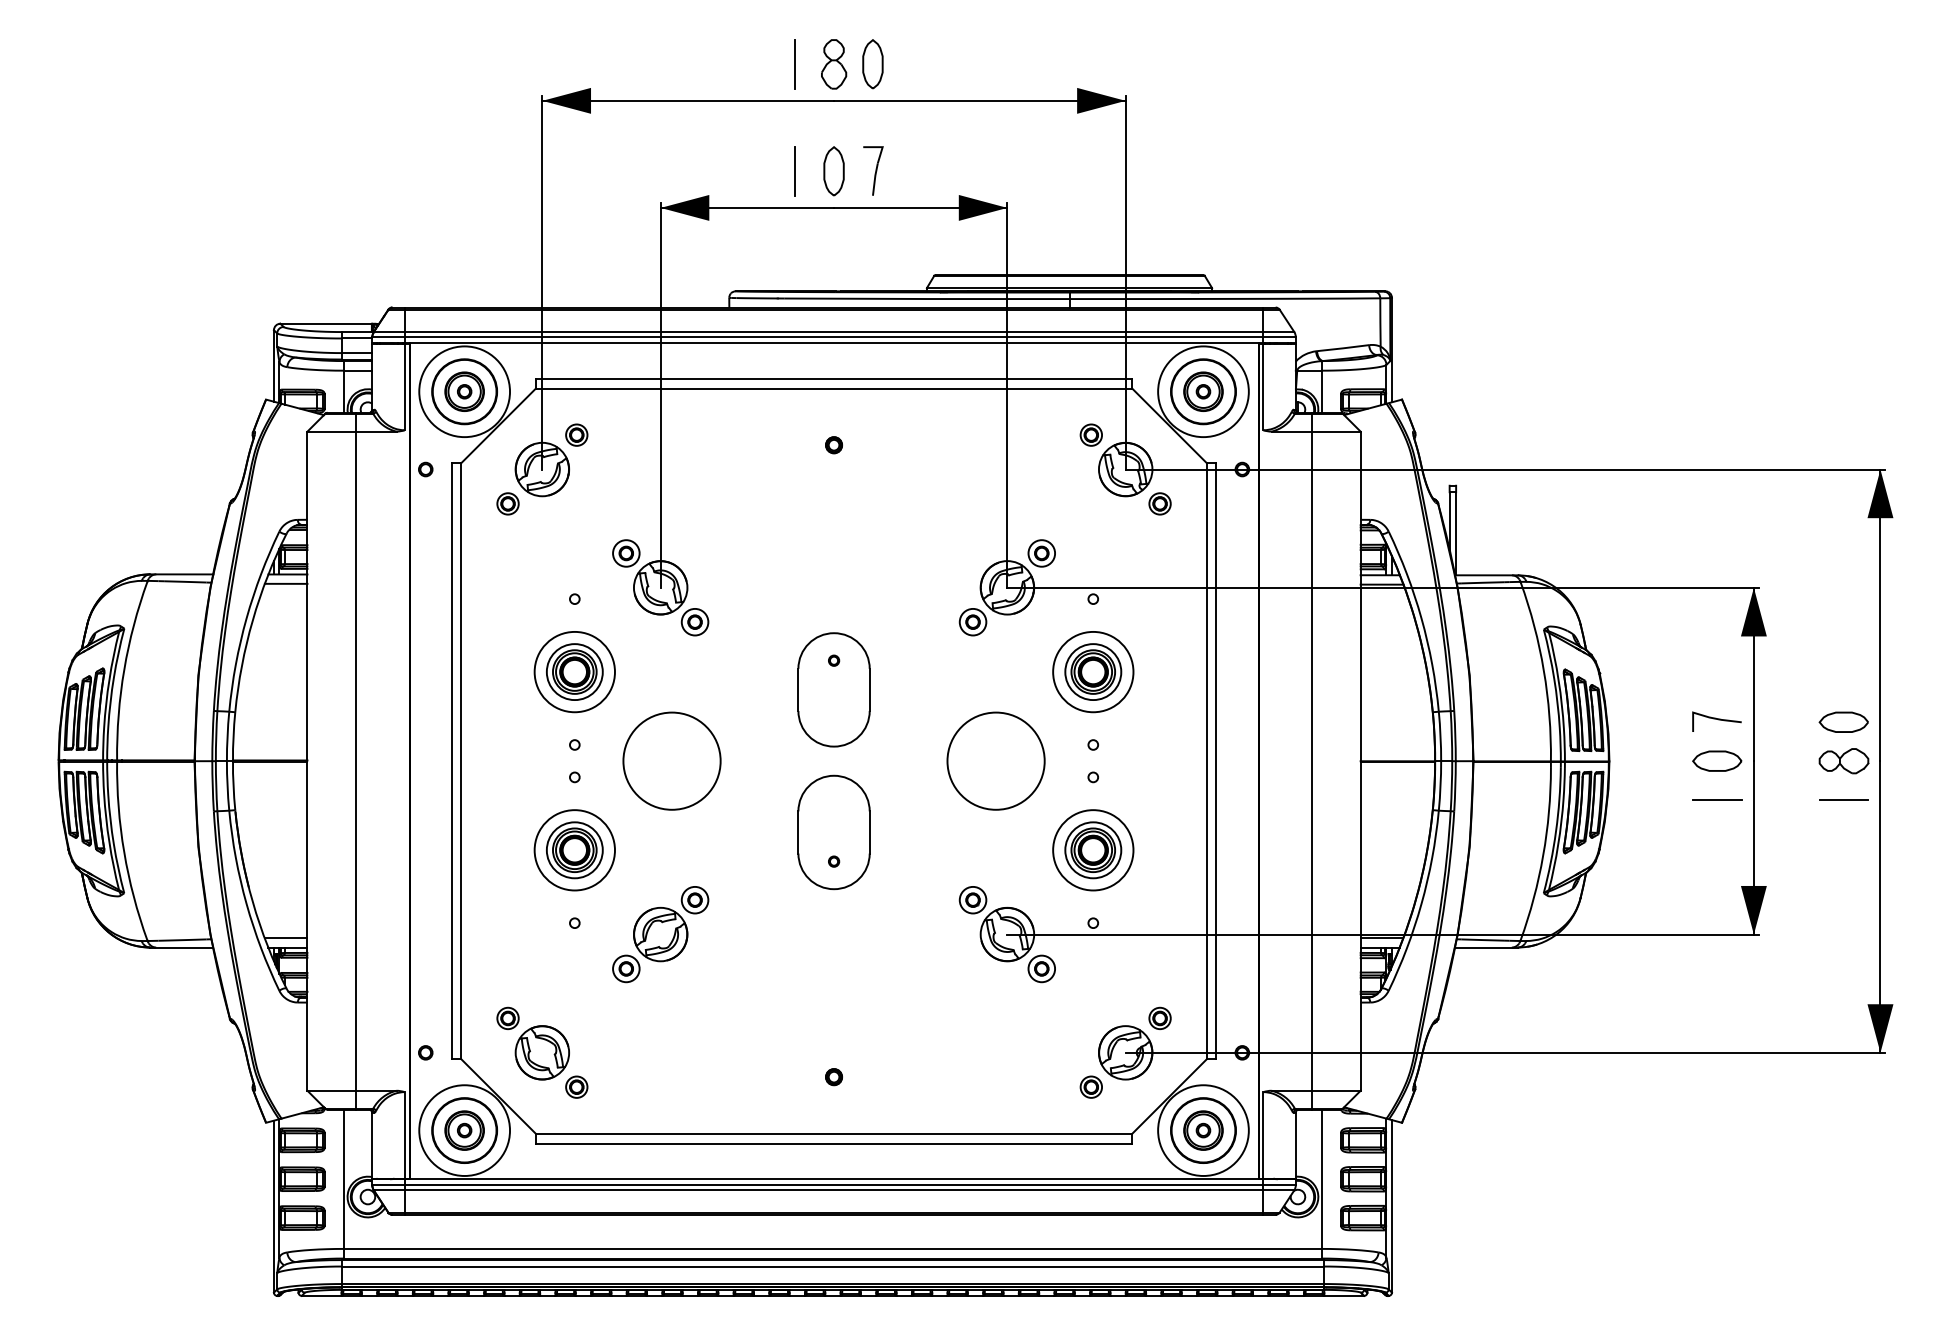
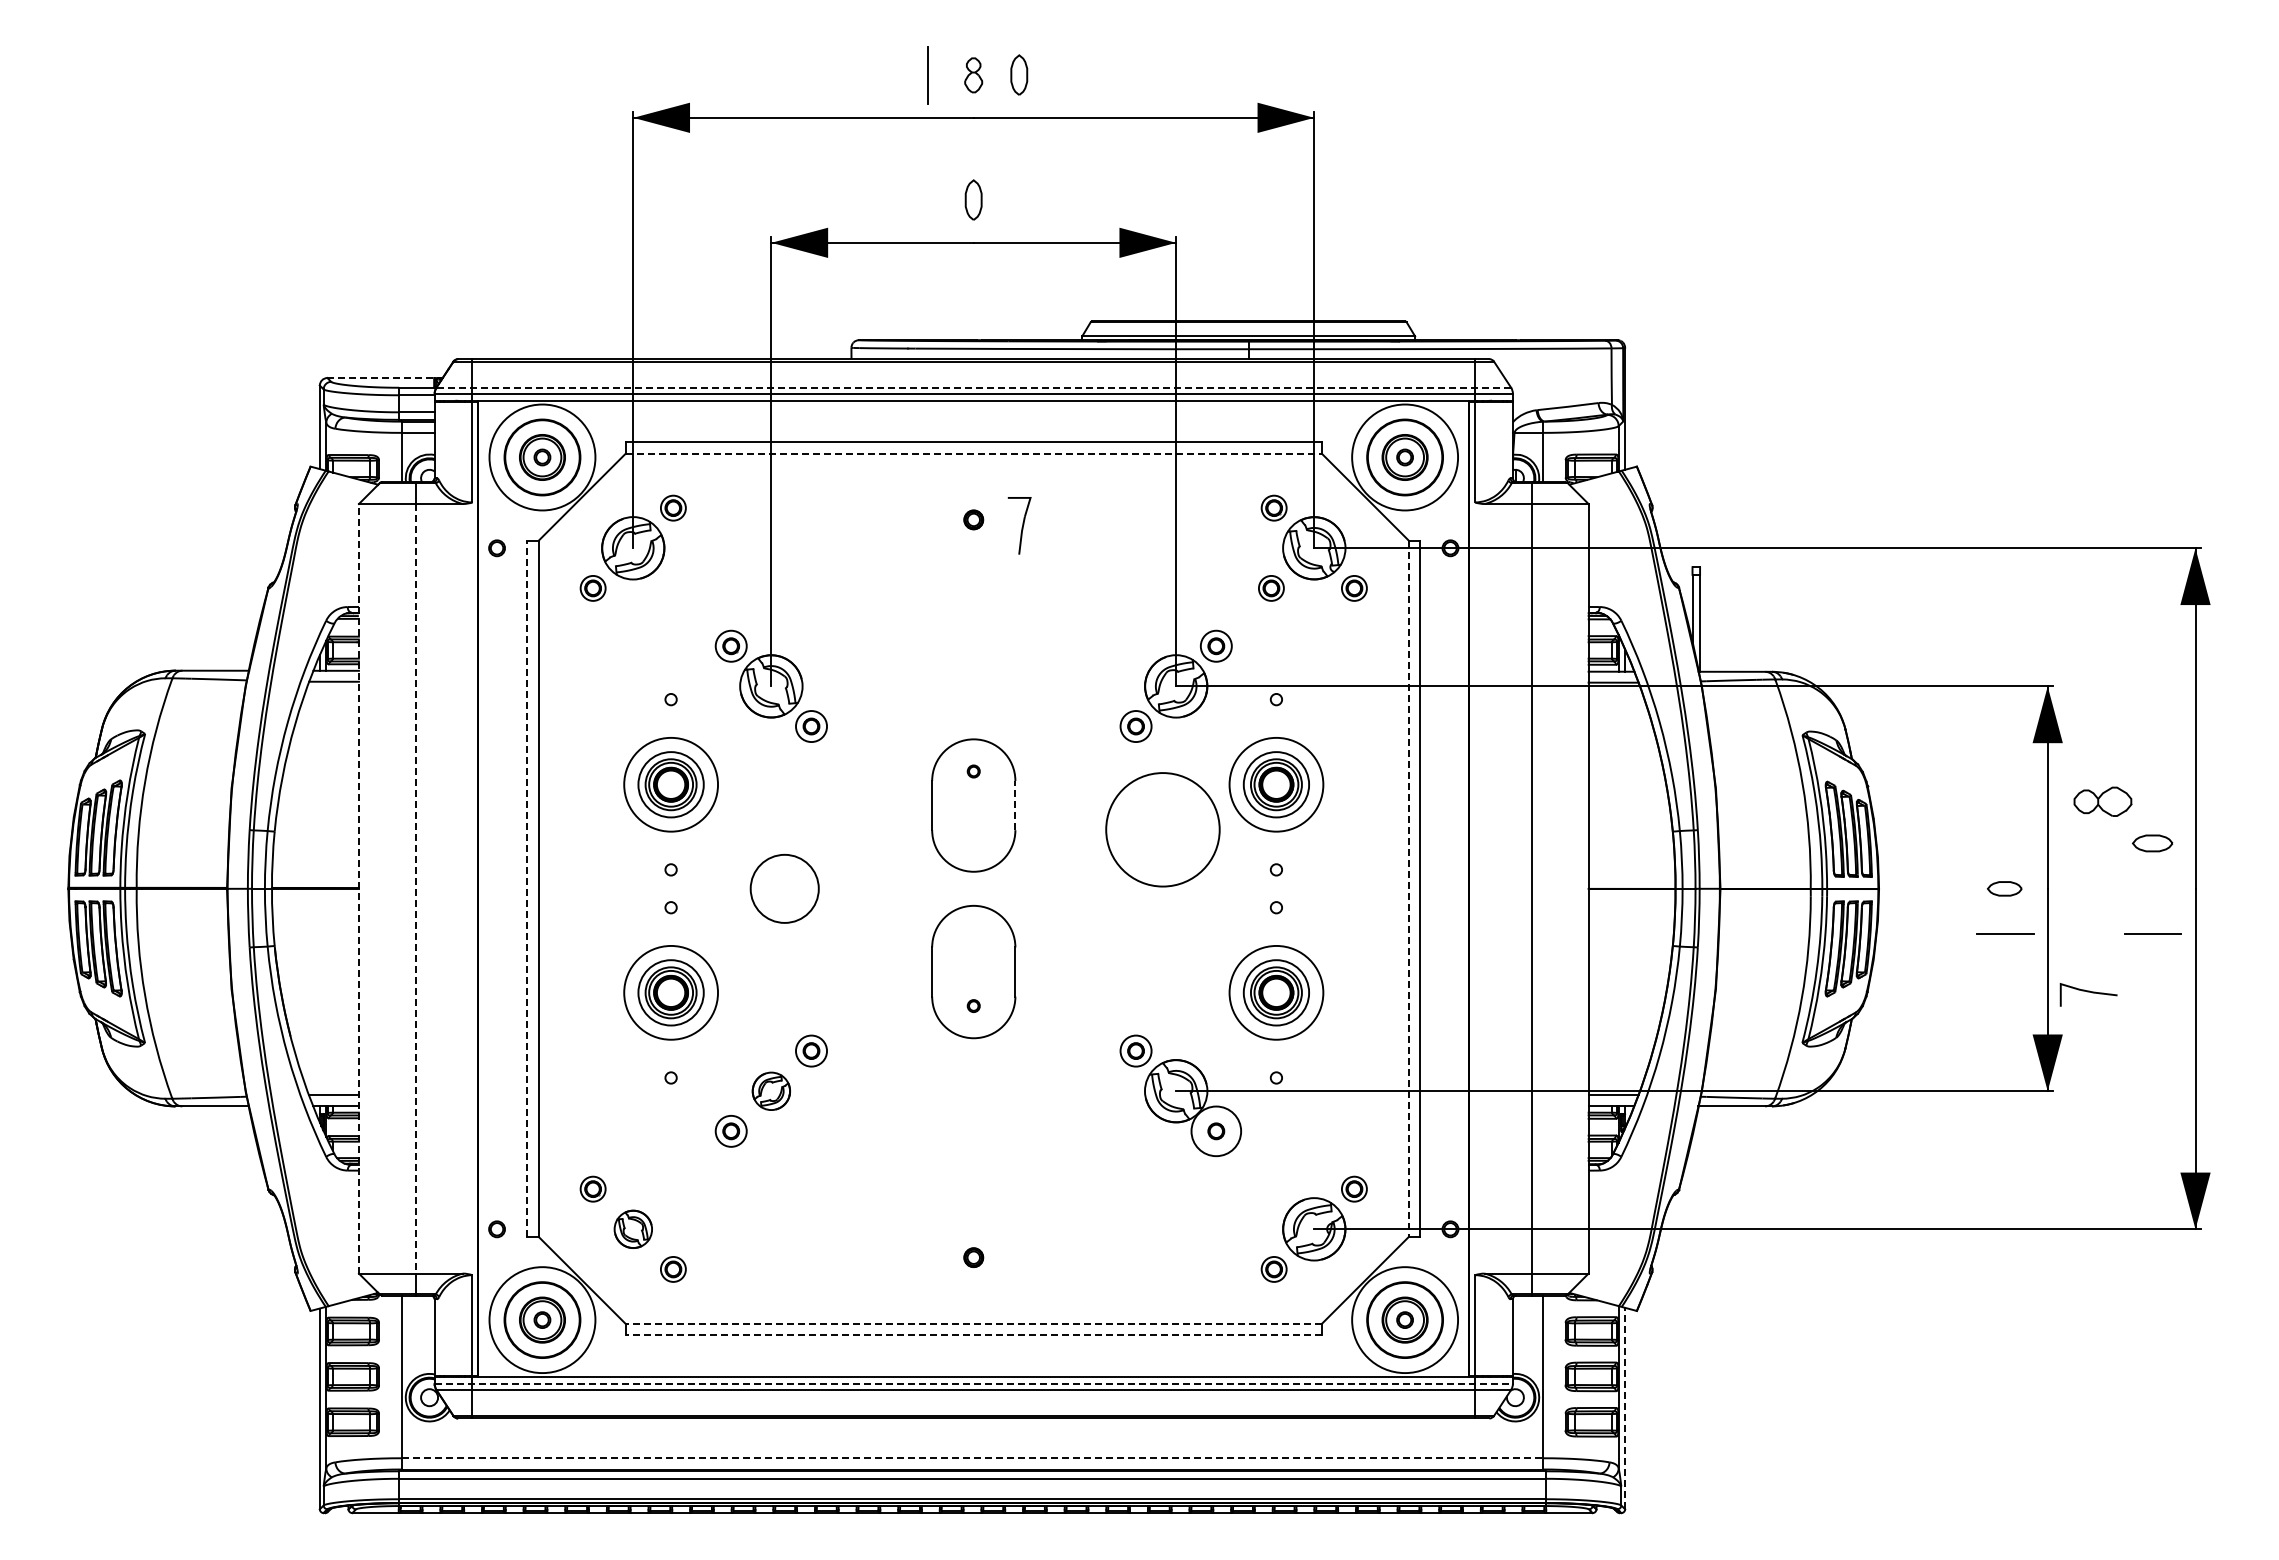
part: (873, 63) -> (1019, 74), size x0.7
part: (833, 64) -> (973, 75), size x0.6
line: (795, 170) -> (928, 199), removed
part: (833, 170) -> (973, 199), size x0.7
part: (873, 170) -> (1019, 525), moved
line: (329, 324) -> (384, 378), solid -> dashed
line: (833, 331) -> (973, 387), solid -> dashed
line: (834, 388) -> (974, 453), solid -> dashed
part: (1089, 503) -> (1271, 588), added
line: (869, 689) -> (1015, 805), solid -> dashed
curve: (1716, 719) -> (2088, 992), moved
part: (1843, 722) -> (2152, 843), size x0.7
line: (307, 760) -> (358, 888), solid -> dashed
line: (355, 760) -> (415, 888), solid -> dashed
line: (451, 760) -> (527, 888), solid -> dashed
circle: (671, 760) -> (784, 888), size x0.6
circle: (995, 760) -> (1162, 829), moved
part: (1716, 760) -> (2004, 888), size x0.6
part: (1843, 760) -> (2102, 801), moved
line: (1206, 761) -> (1408, 889), solid -> dashed
part: (660, 934) -> (771, 1091), size x0.6
circle: (1041, 968) -> (1215, 1130), size x1.6
part: (542, 1052) -> (633, 1229), size x0.6
line: (833, 1133) -> (973, 1323), solid -> dashed
line: (833, 1143) -> (973, 1335), solid -> dashed
line: (834, 1184) -> (974, 1383), solid -> dashed
line: (1392, 1206) -> (1625, 1408), solid -> dashed
line: (832, 1249) -> (972, 1458), solid -> dashed

